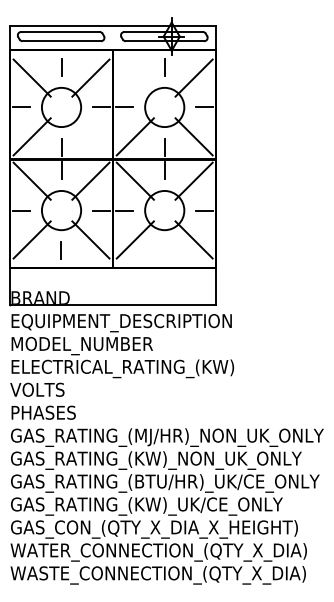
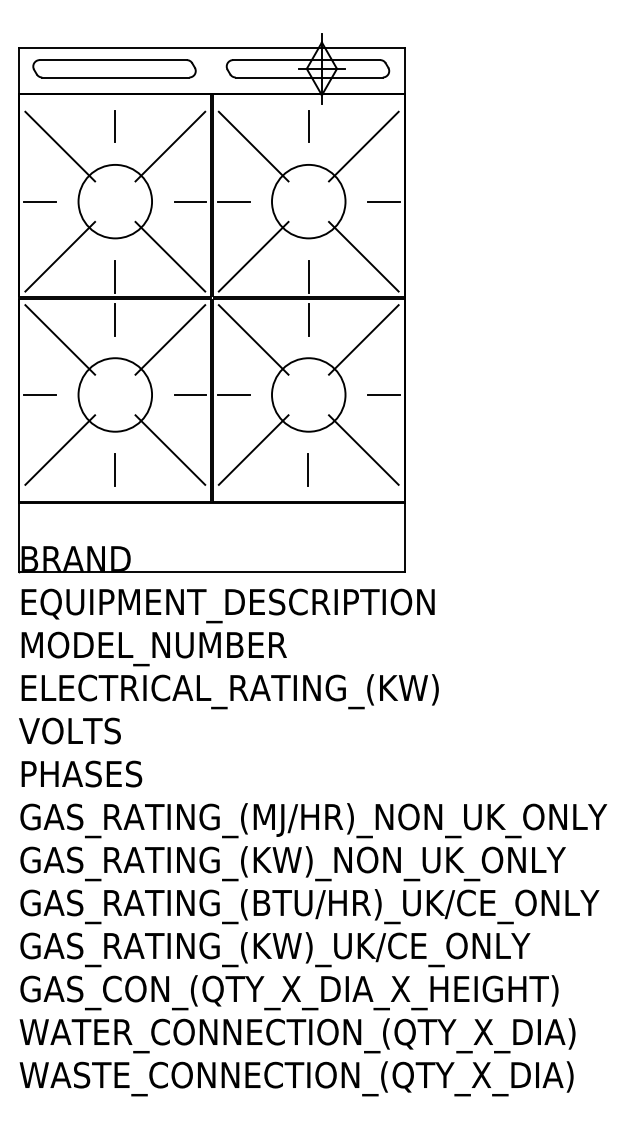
line: (134, 77) -> (252, 145), added
line: (90, 136) -> (169, 256), added
line: (164, 250) -> (308, 469), added

